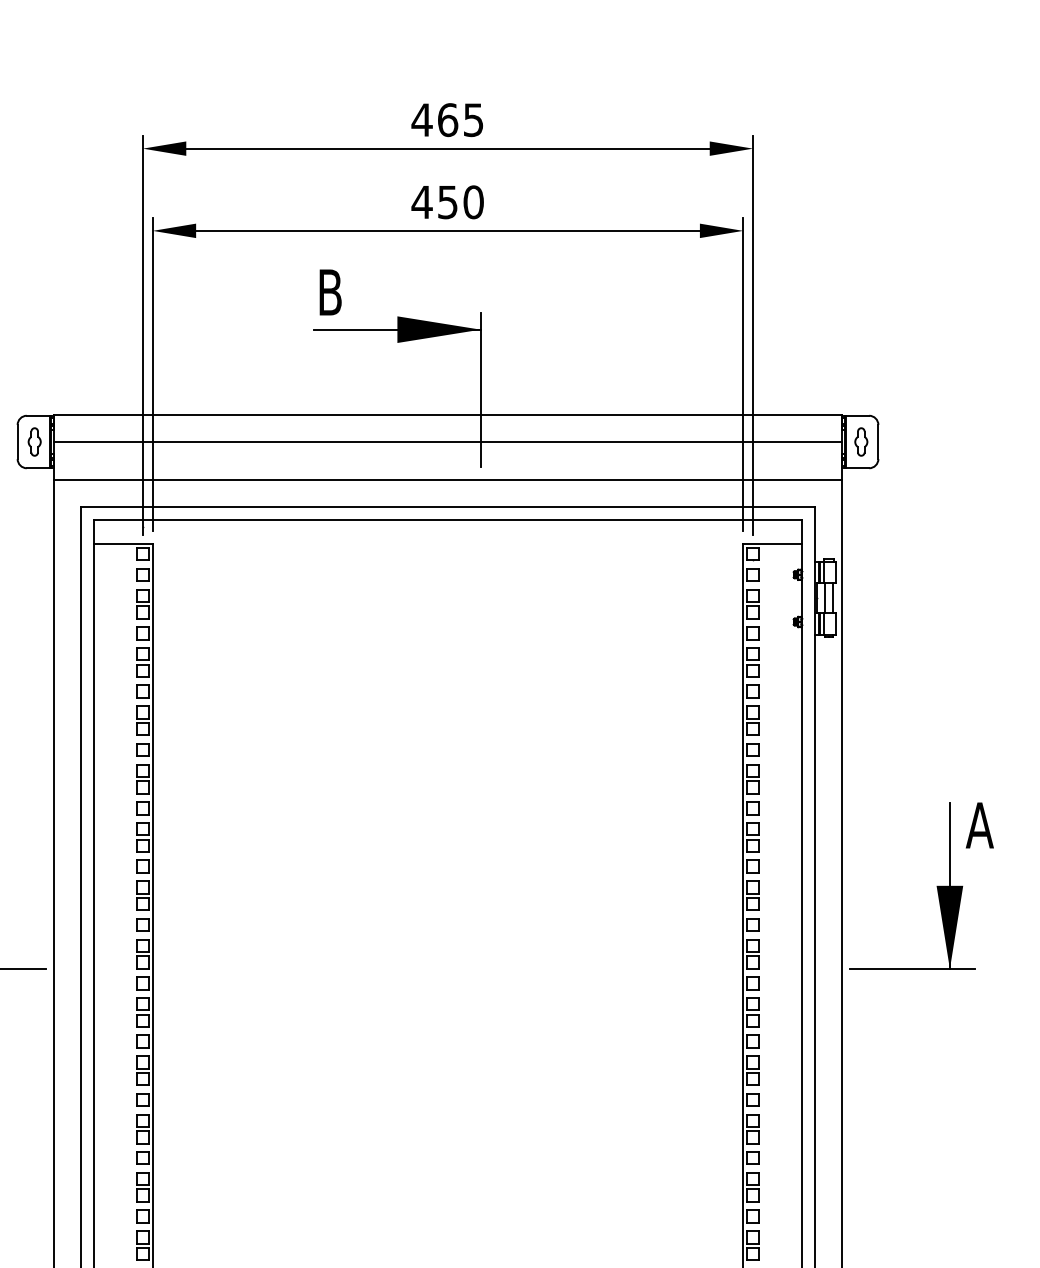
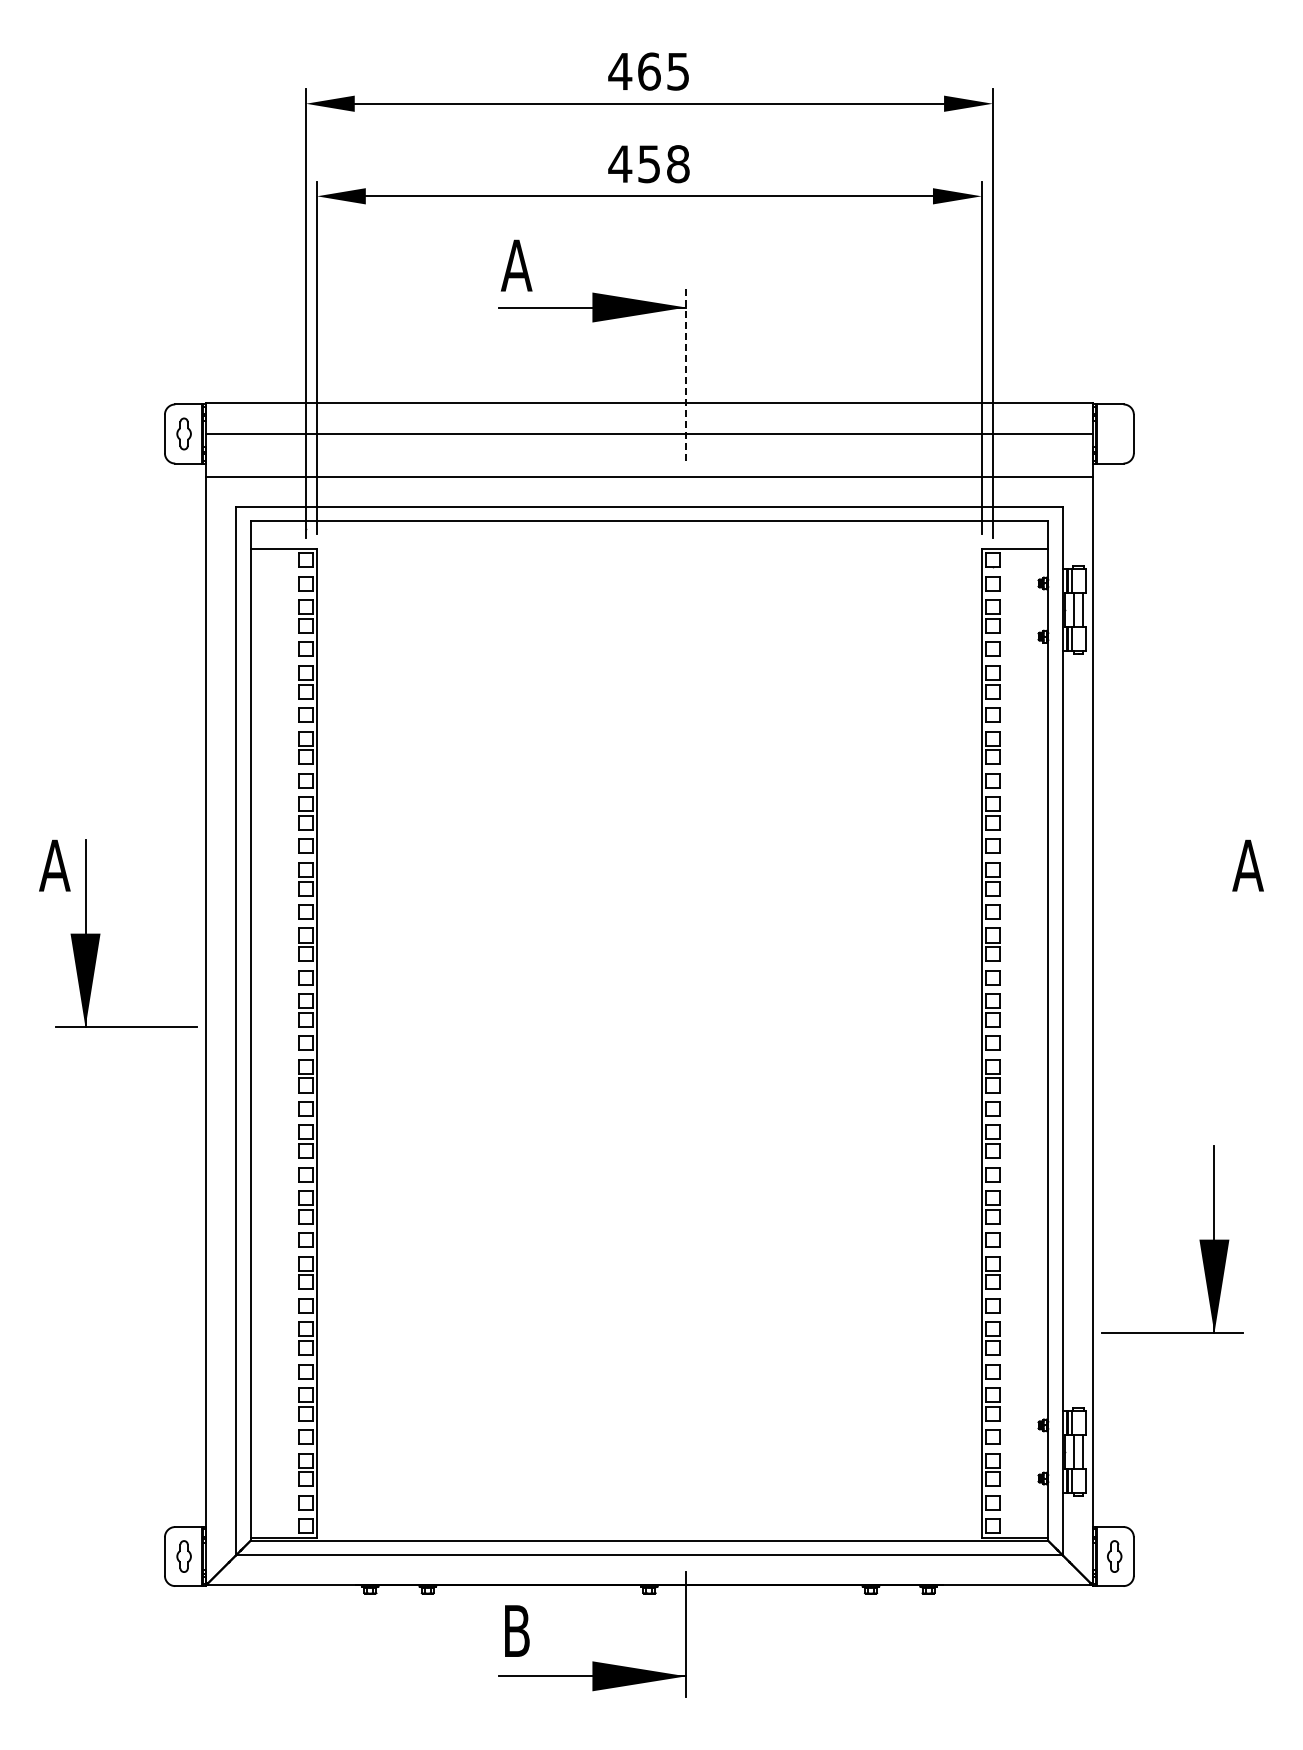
text: (473, 202) -> (678, 164), 450 -> 458
text: (329, 292) -> (516, 265), B -> A
line: (480, 390) -> (686, 376), solid -> dashed
part: (861, 441) -> (1114, 433), removed
part: (936, 885) -> (1199, 1239), moved

